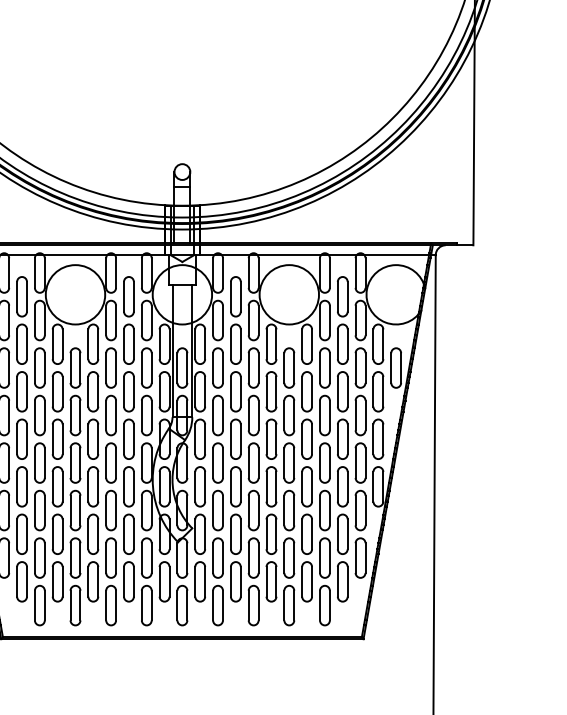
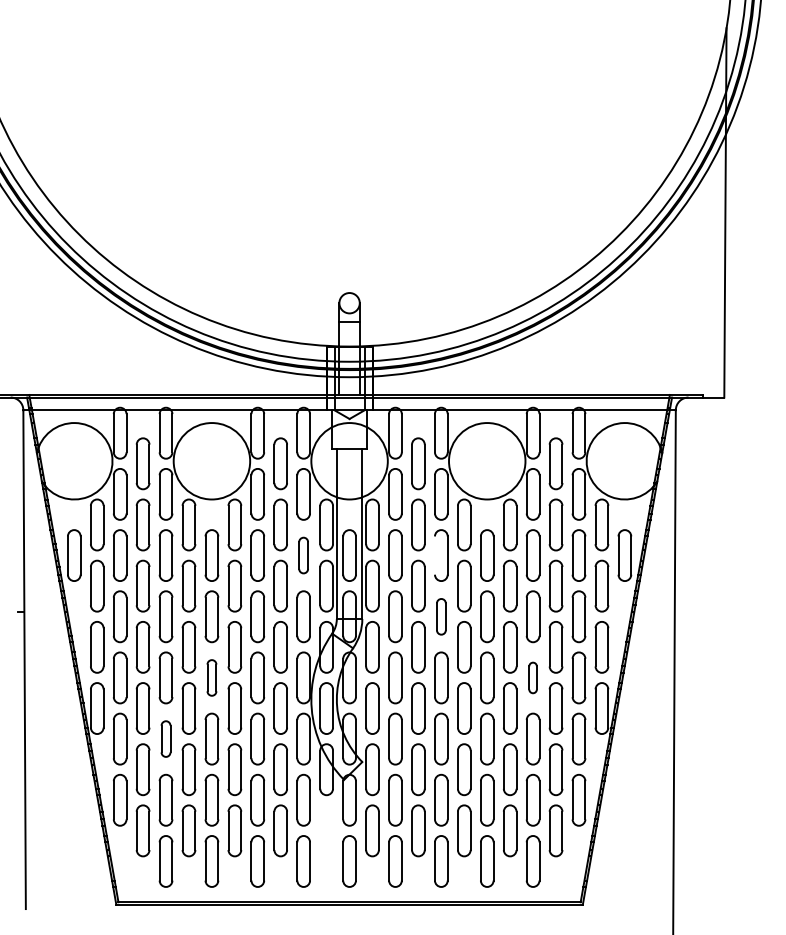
part: (146, 367) -> (303, 555), size x0.7
line: (248, 367) -> (434, 555), removed
part: (253, 415) -> (441, 616), size x0.7
part: (75, 462) -> (211, 677), size x0.7
part: (324, 462) -> (532, 677), size x0.6
part: (39, 510) -> (165, 738), size x0.7
part: (164, 581) -> (326, 830), removed

